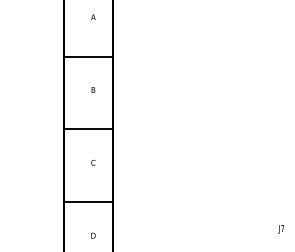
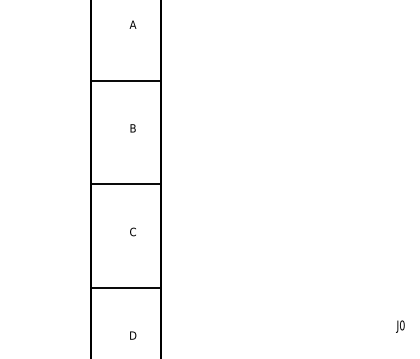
text: (282, 228) -> (402, 325), J7 -> J0

